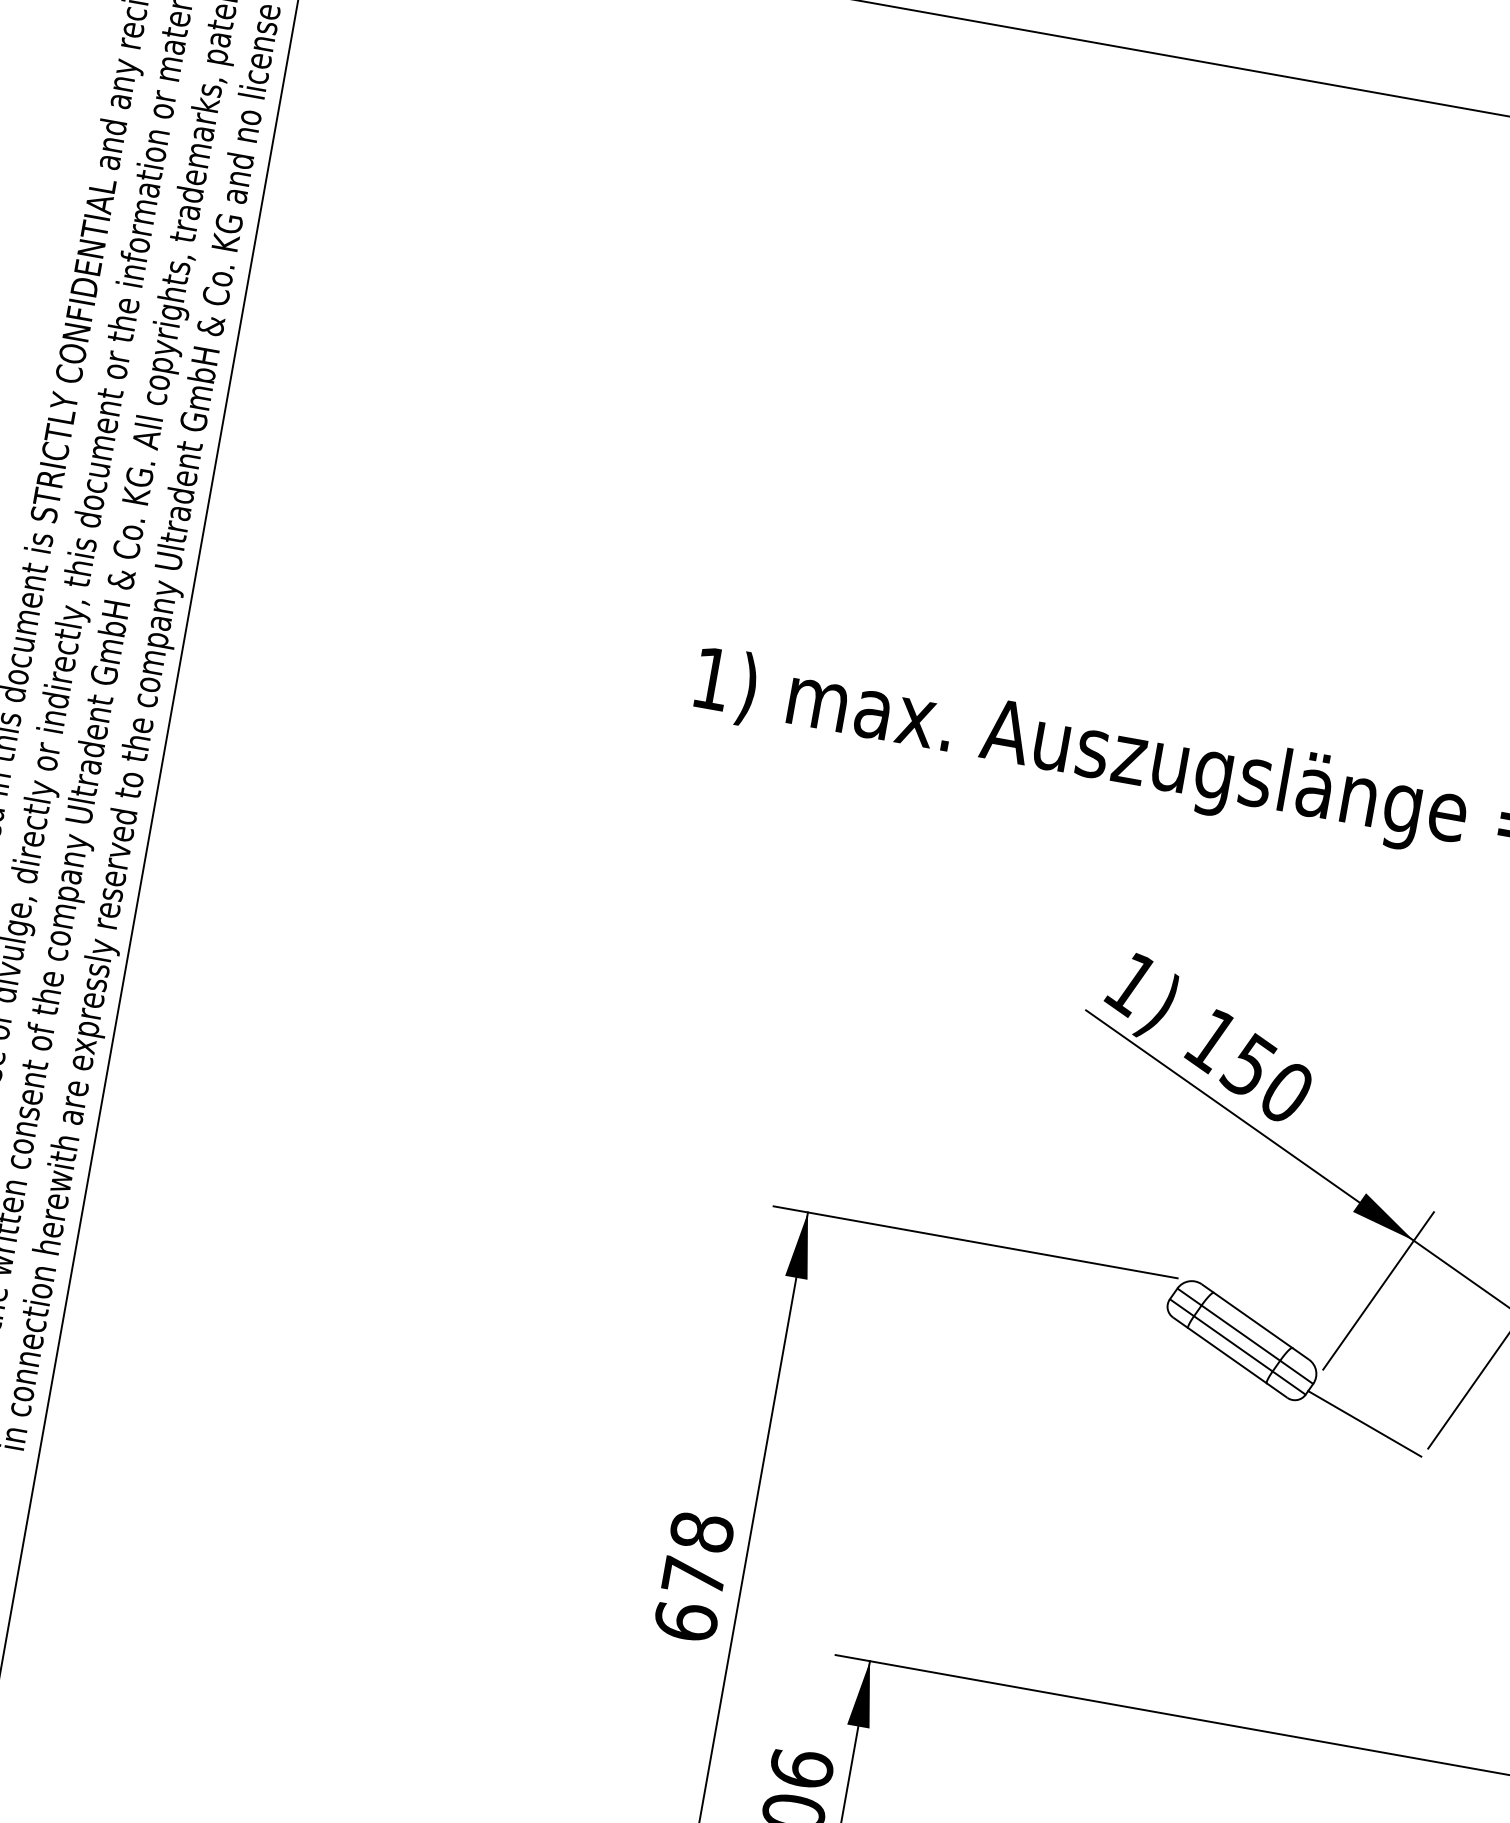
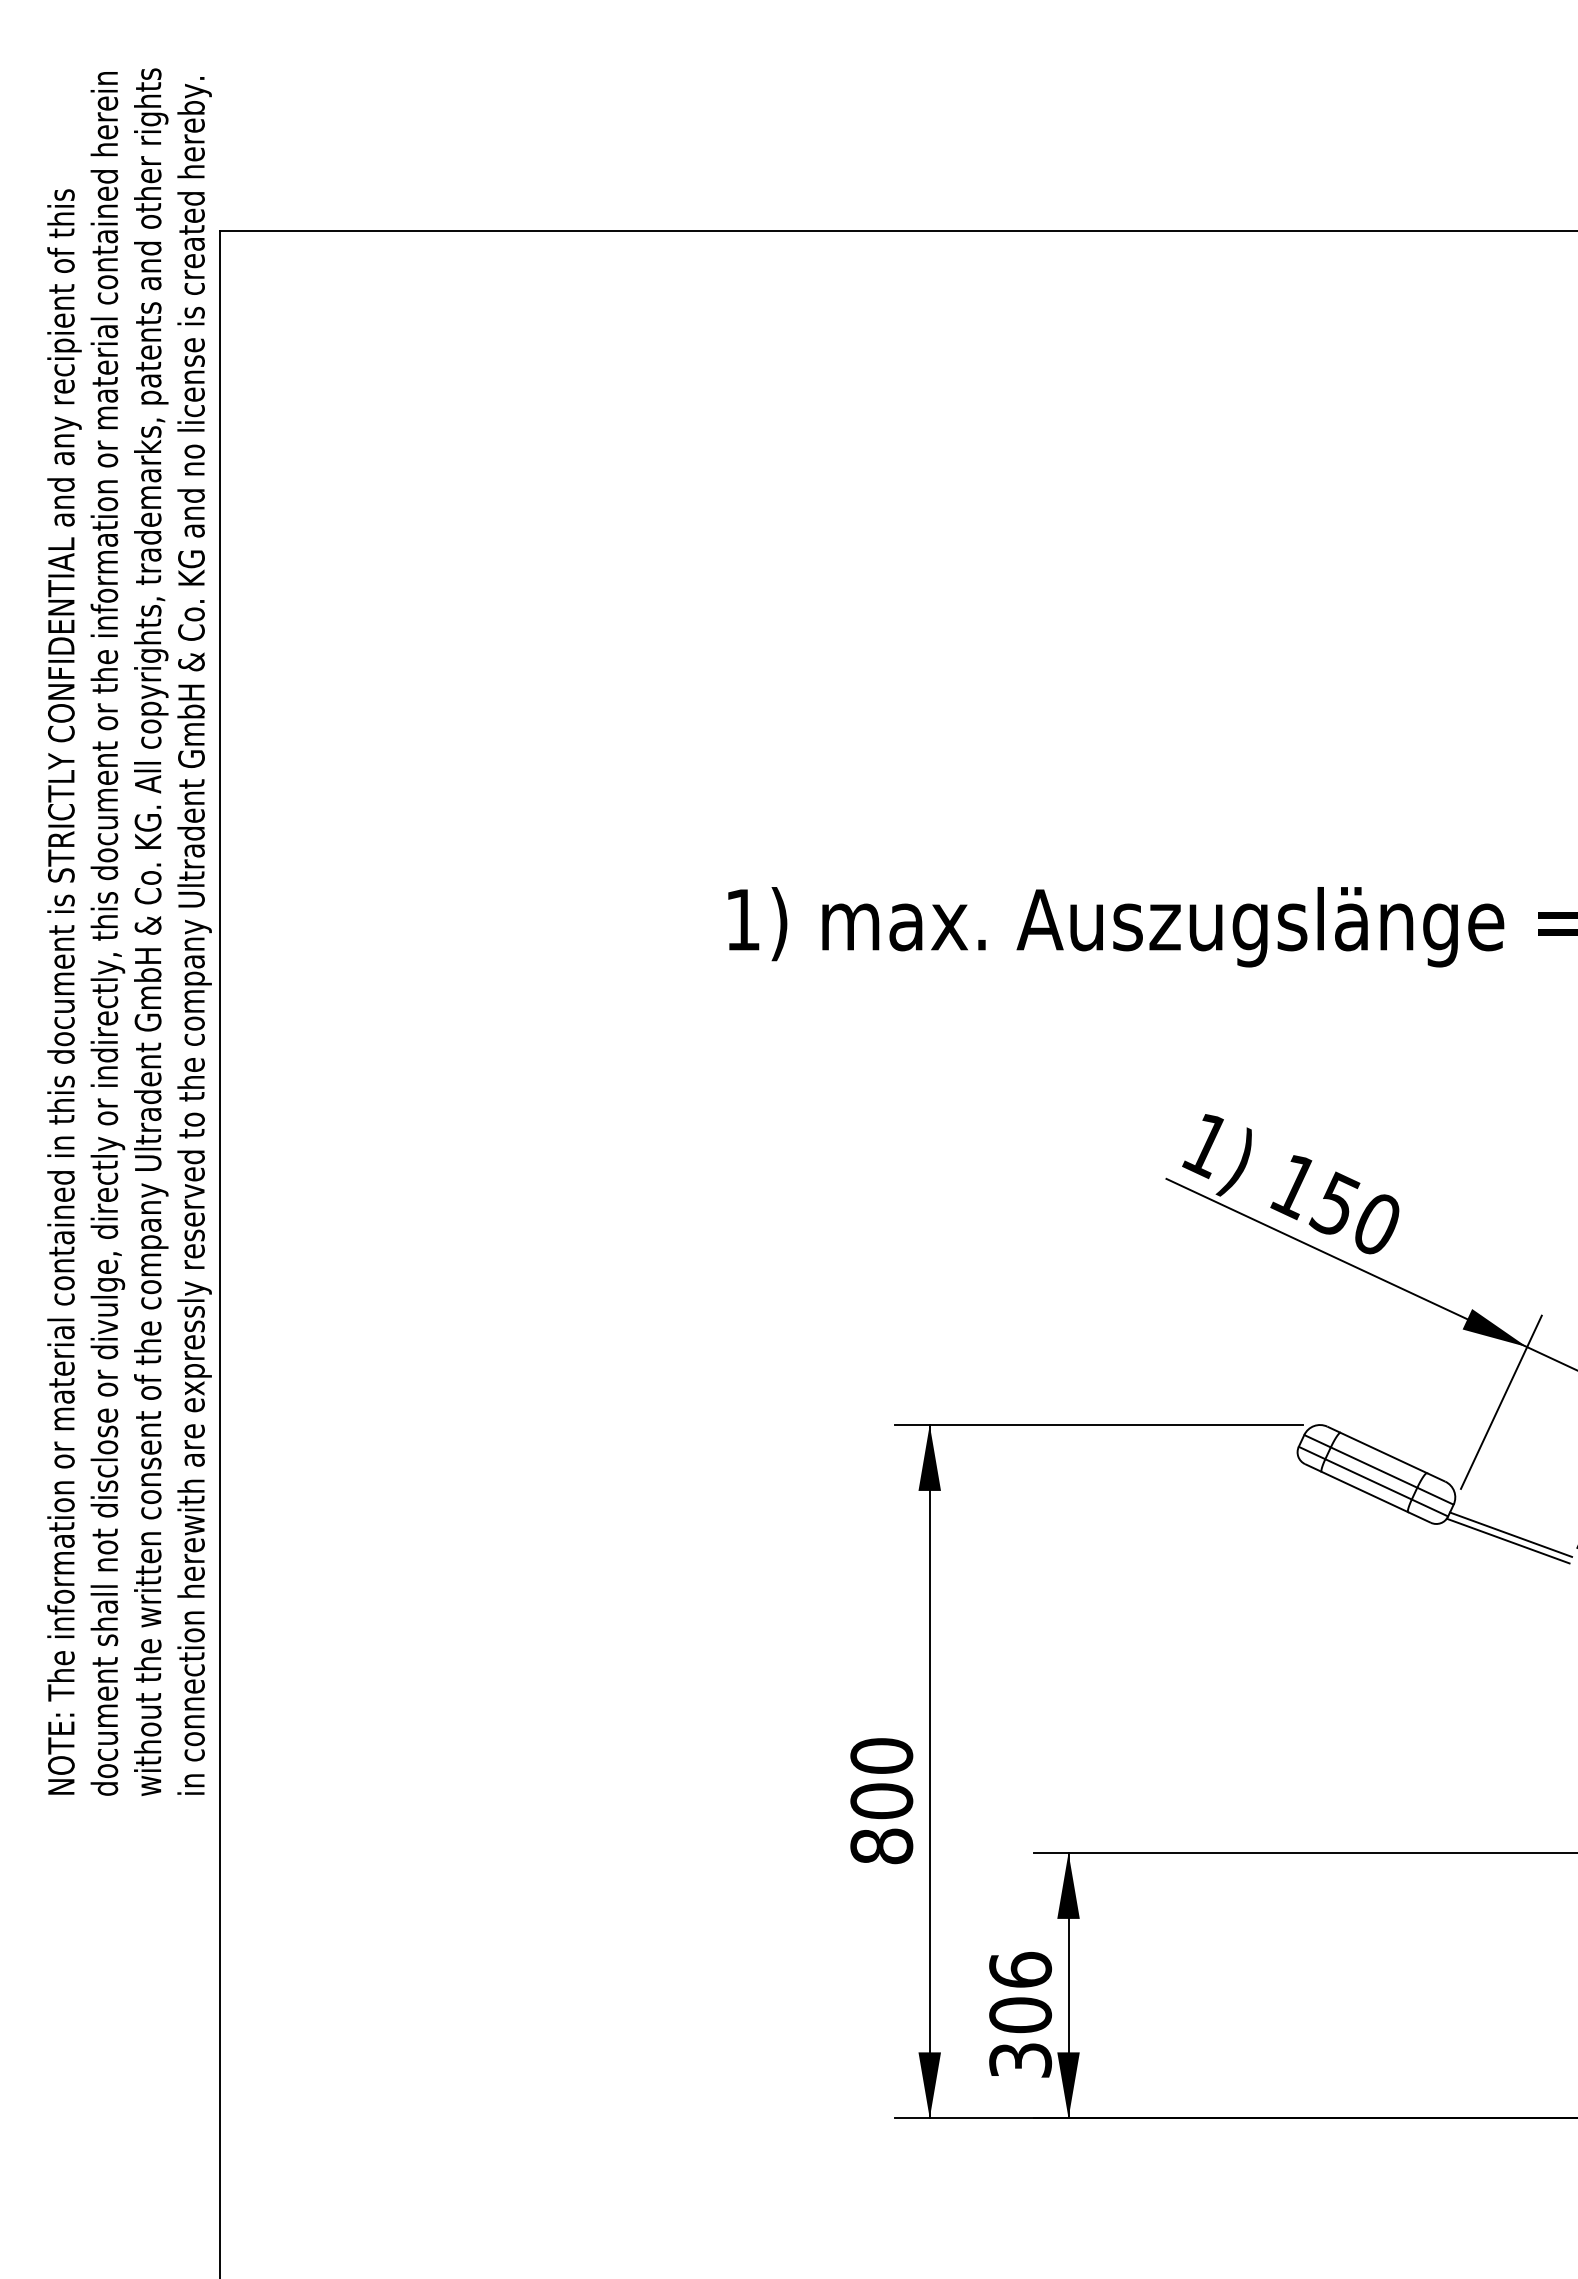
line: (1360, 1428) -> (1507, 1540), added
text: (693, 1577) -> (881, 1801), 678 -> 800

